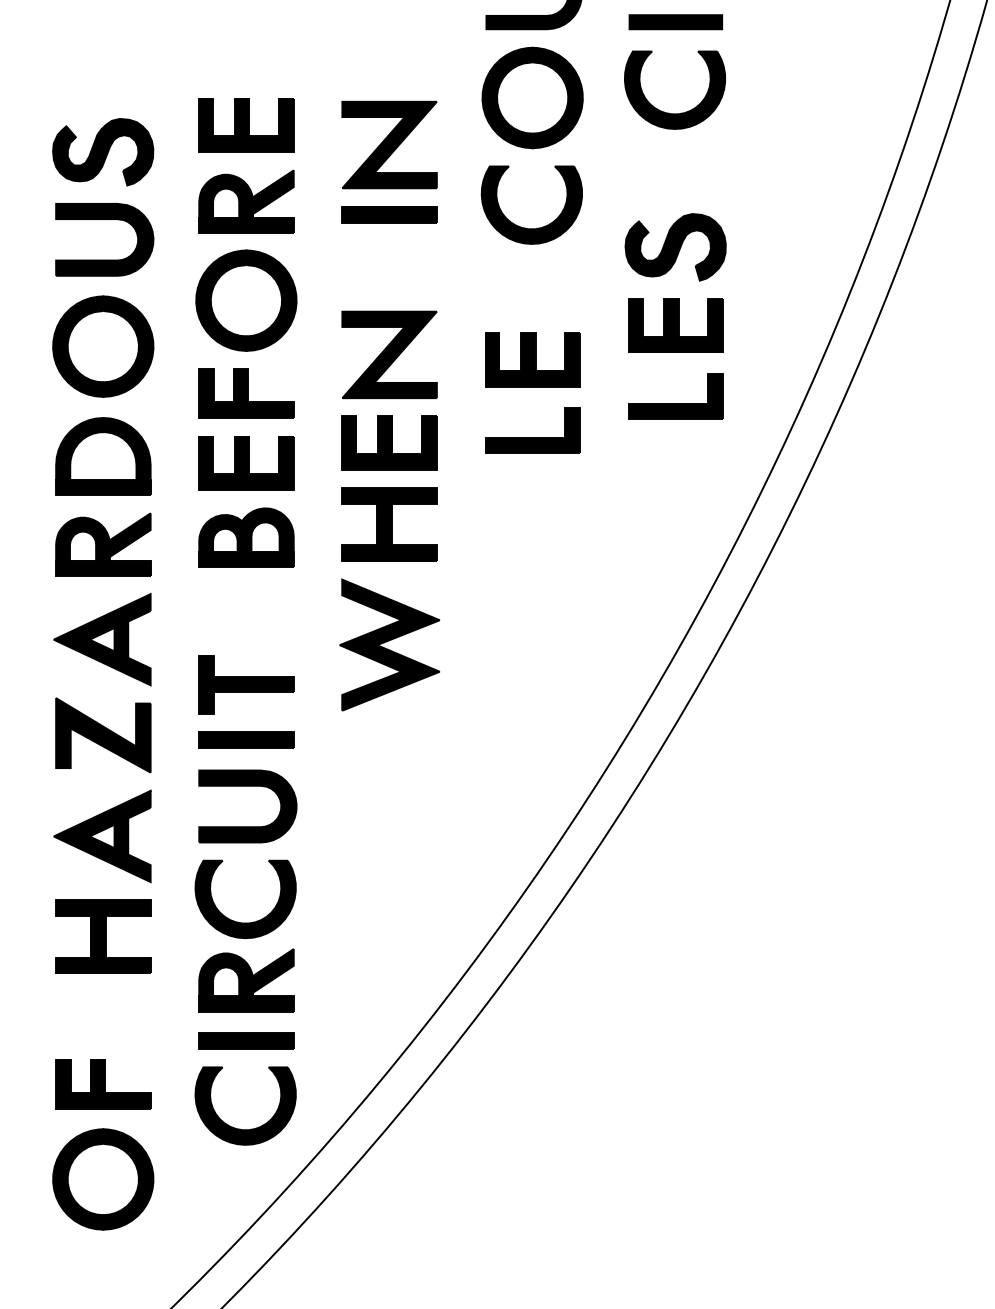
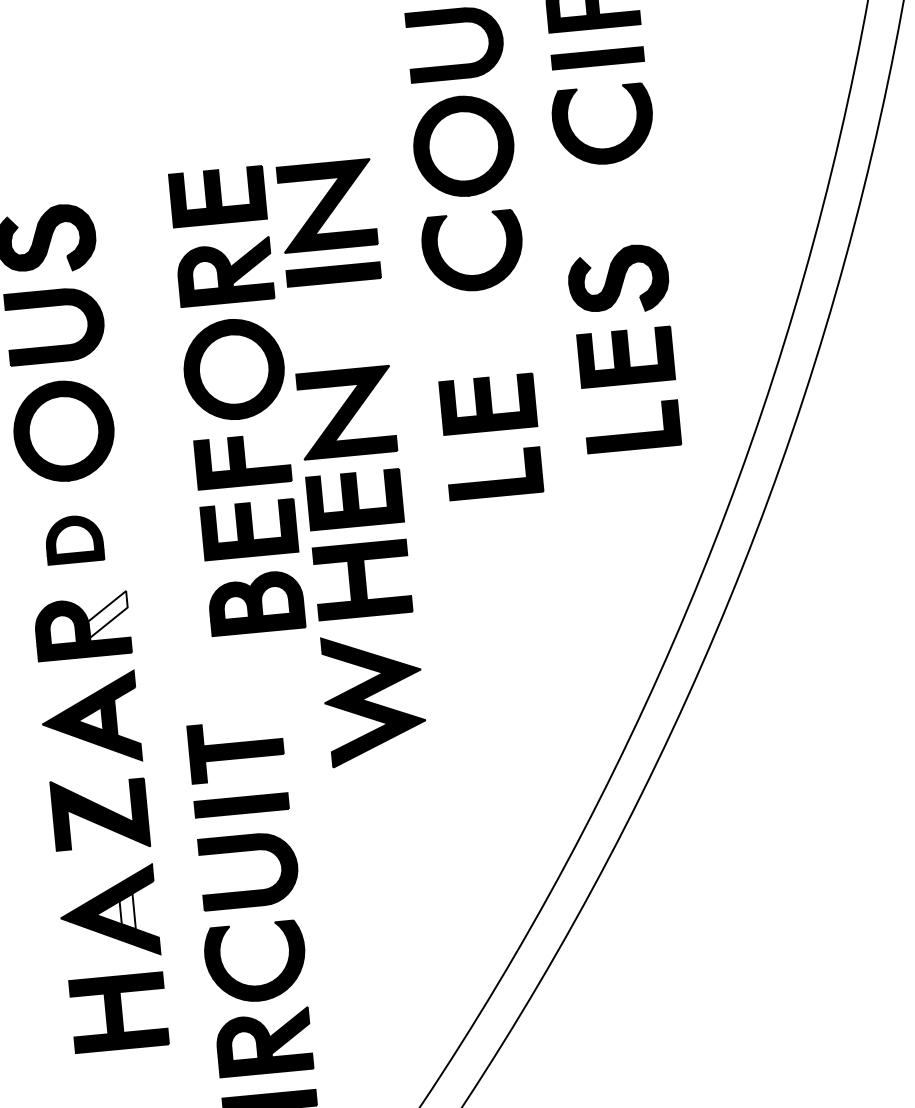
part: (246, 332) -> (237, 400), moved
part: (103, 456) -> (74, 539), size x0.6
fill: (129, 534) -> (107, 613), removed
fill: (121, 836) -> (127, 912), removed

